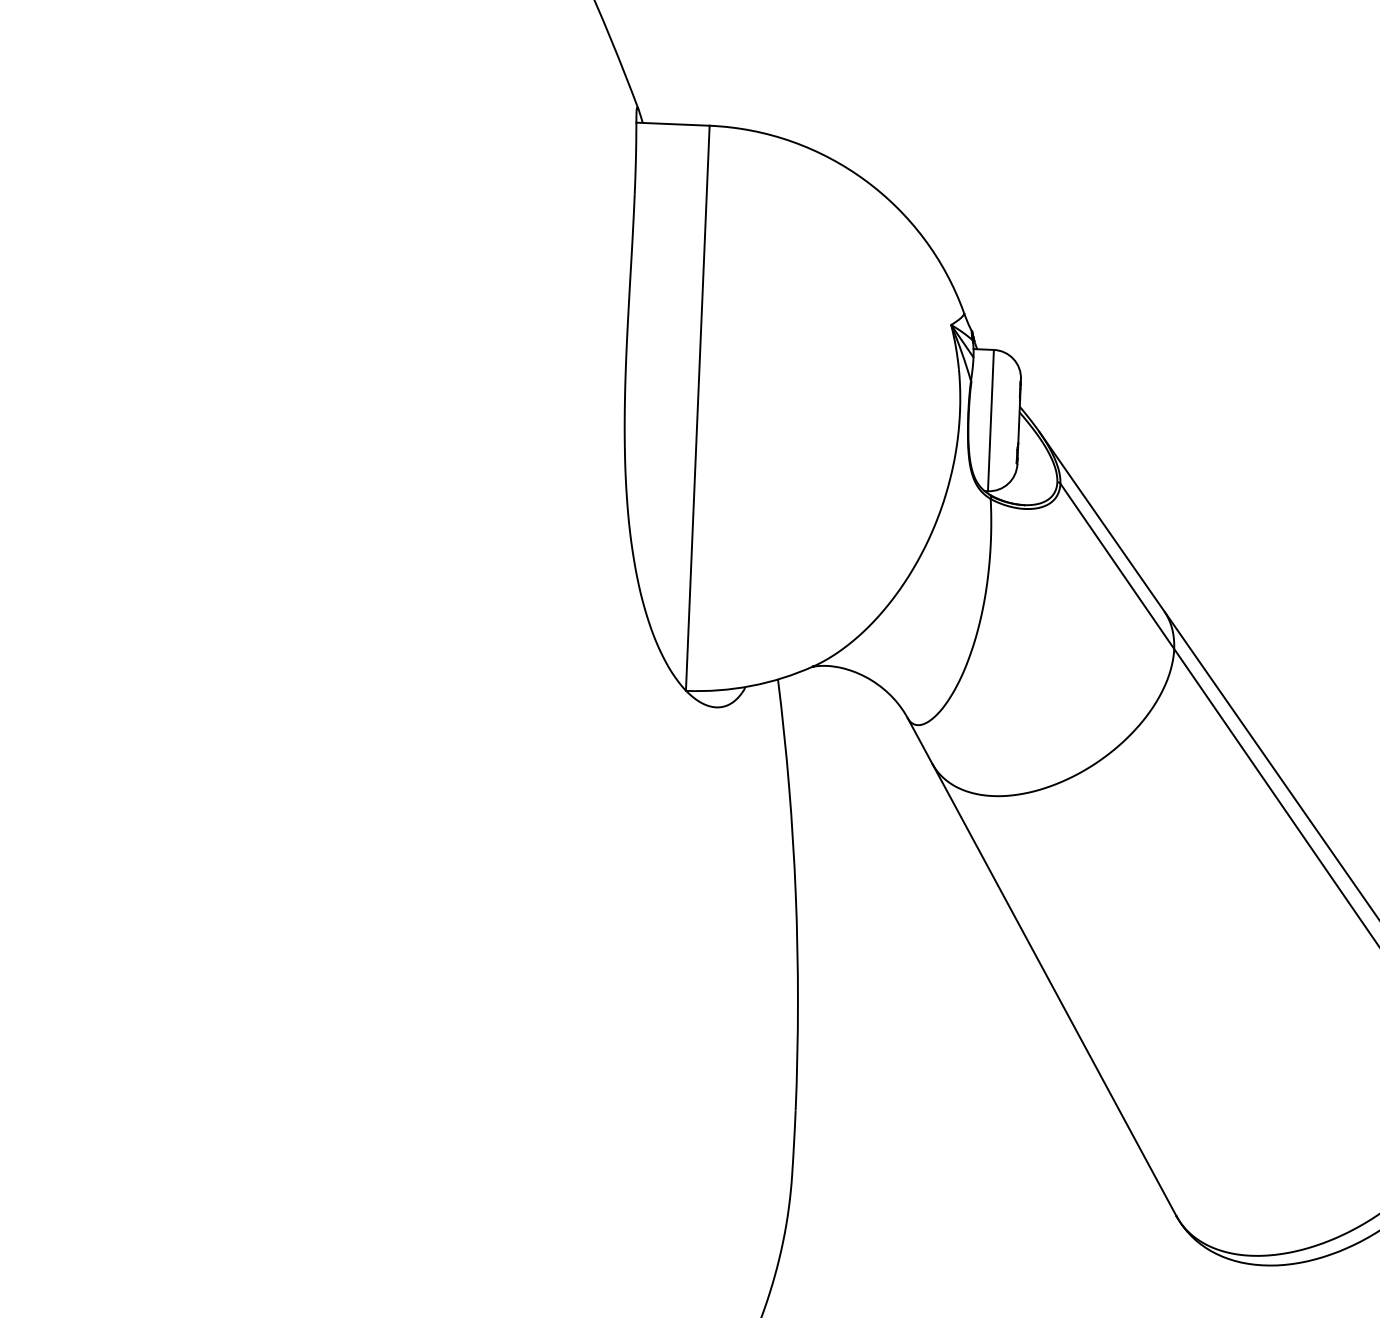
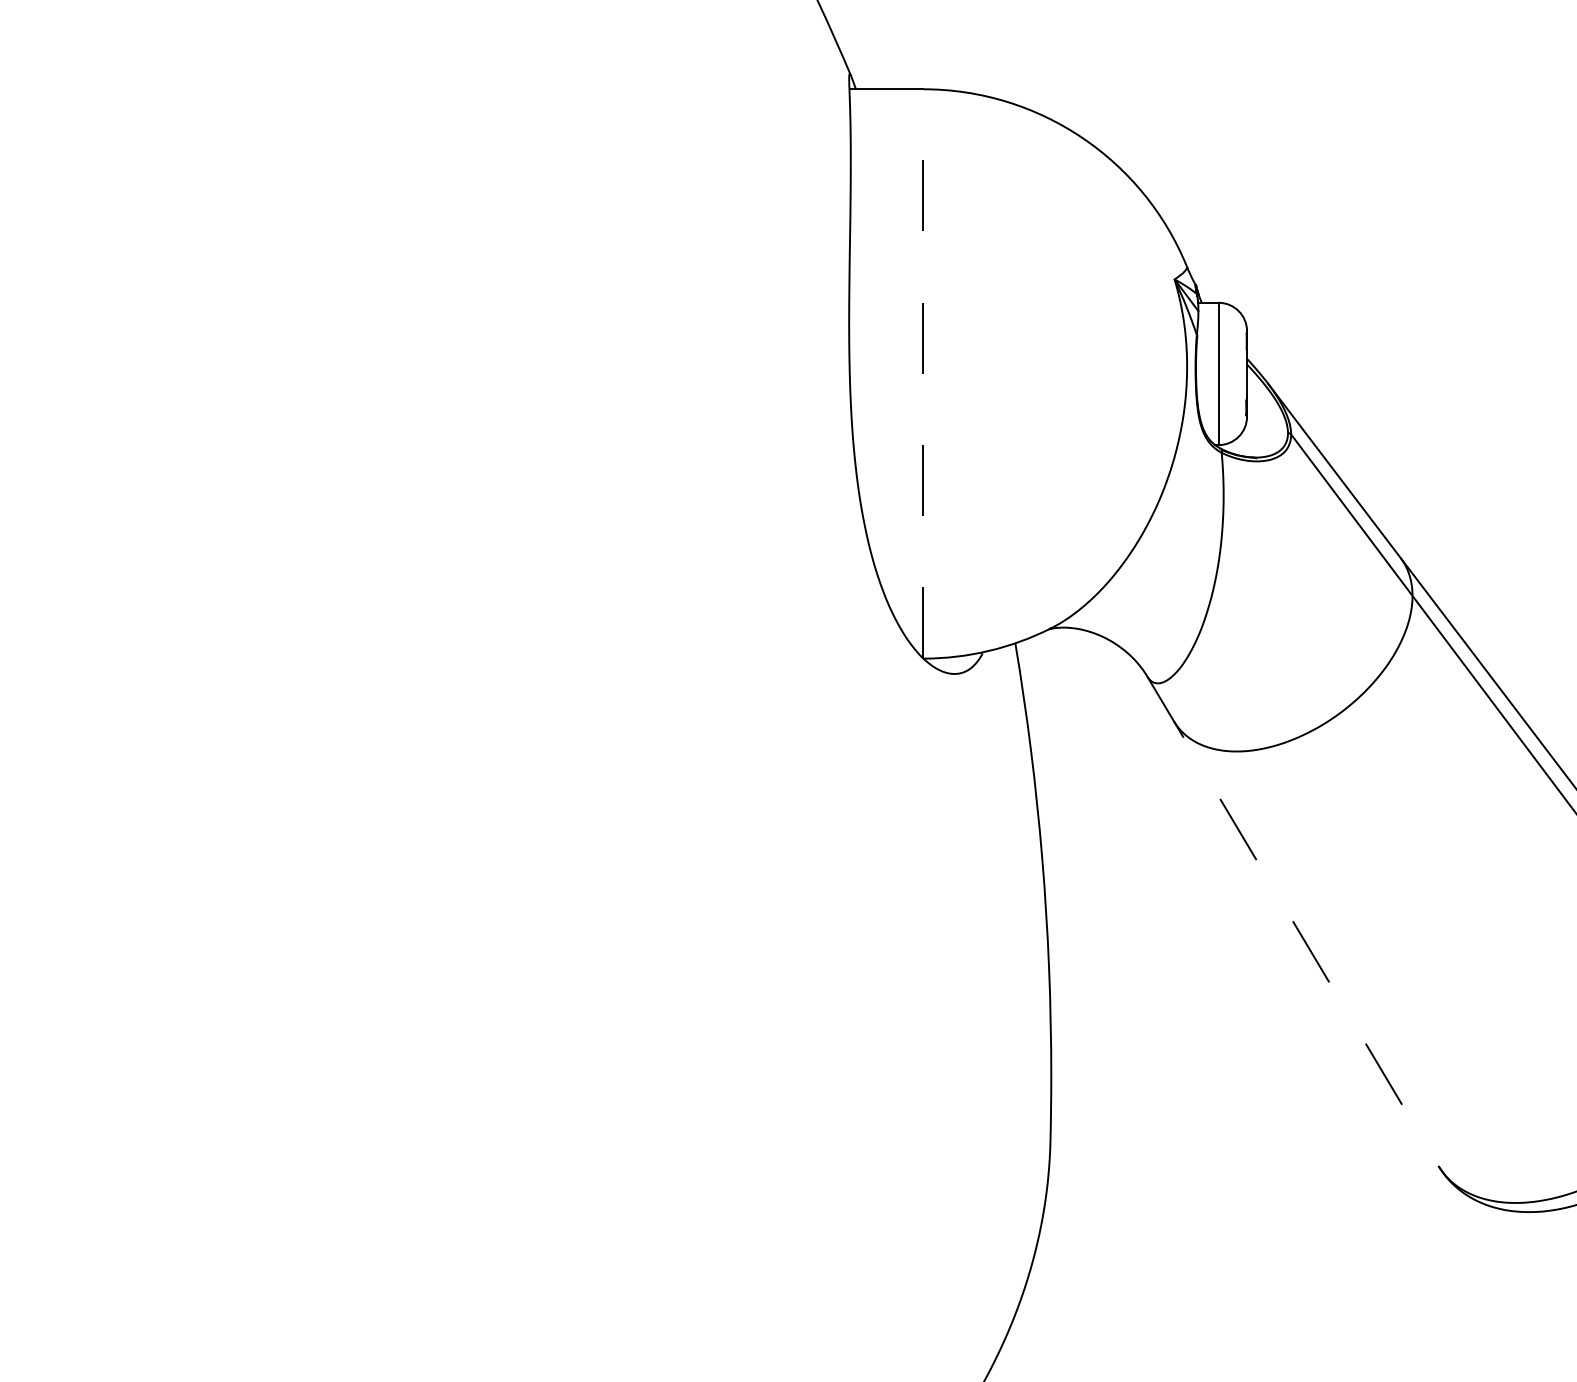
line: (698, 407) -> (923, 373), solid -> dashed
line: (1041, 967) -> (1292, 921), solid -> dashed

